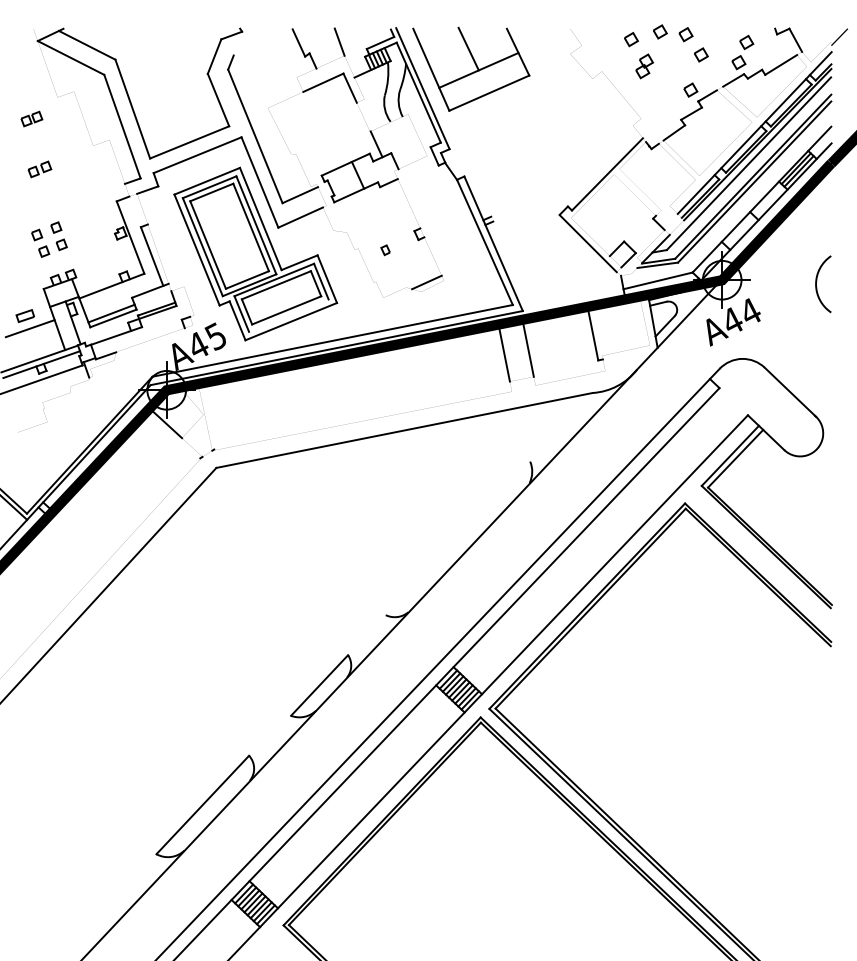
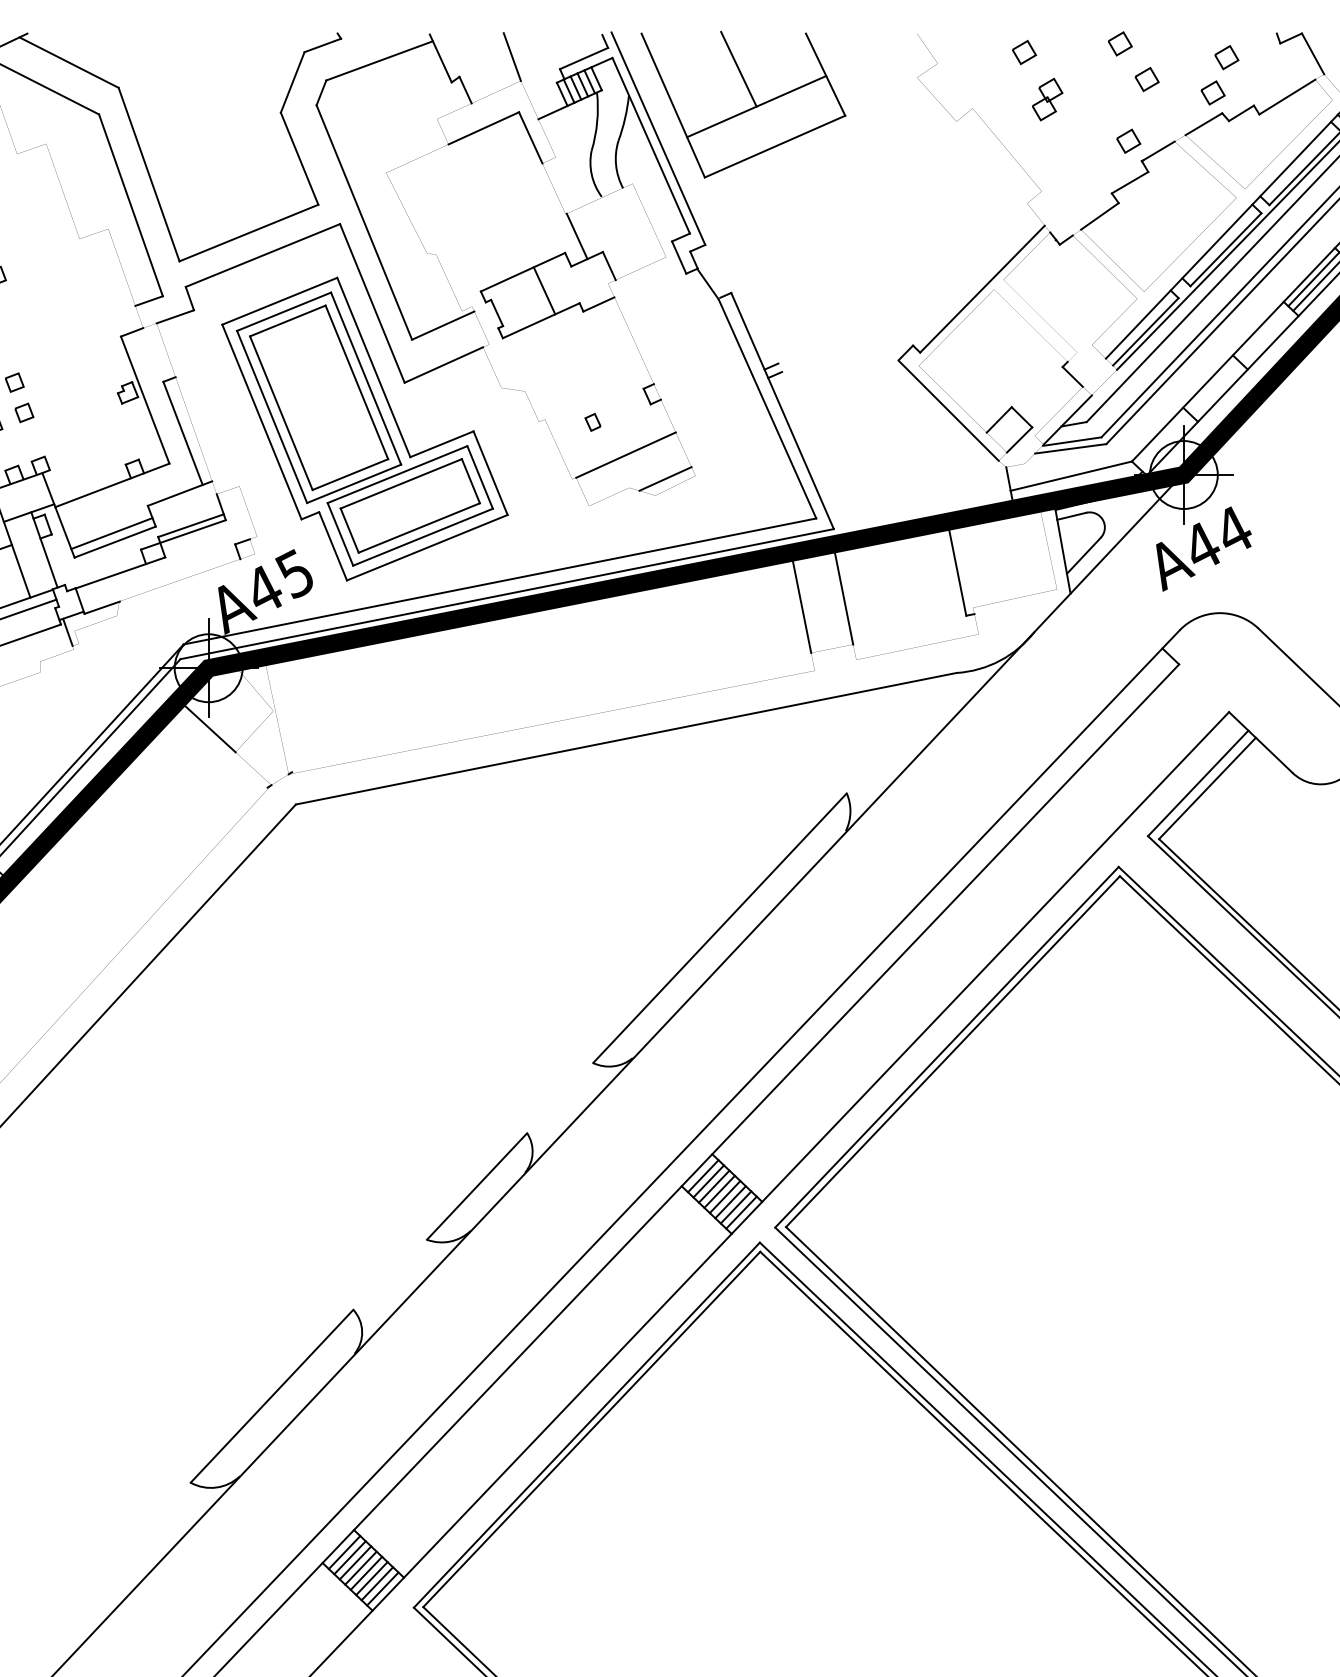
part: (660, 31) -> (1075, 38), removed
line: (263, 44) -> (378, 61), added
line: (404, 268) -> (626, 454), added
line: (288, 315) -> (422, 536), added
line: (457, 538) -> (719, 928), added

